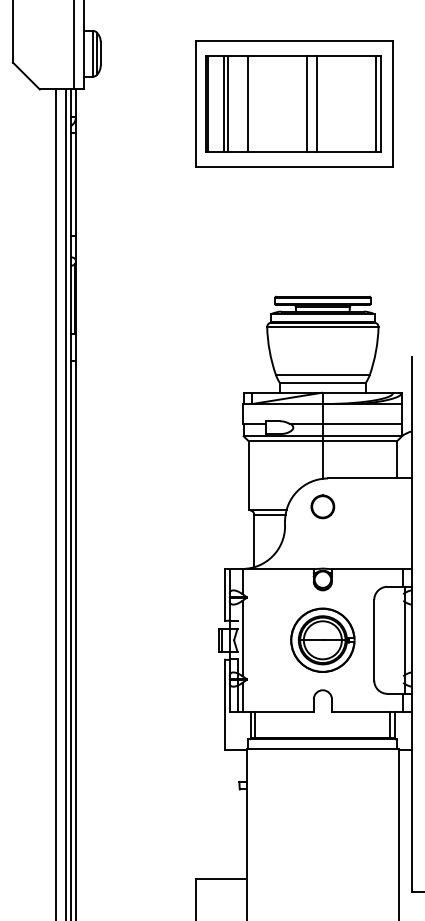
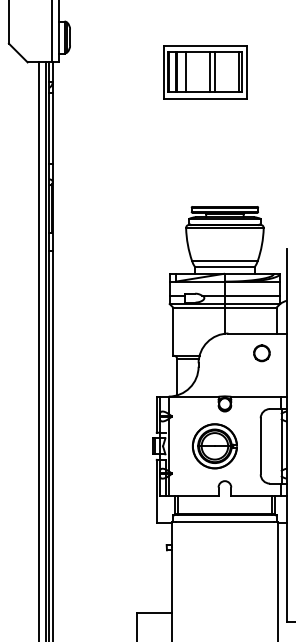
part: (294, 103) -> (205, 72), size x0.6
part: (322, 507) -> (261, 353), moved
part: (322, 640) -> (214, 446), moved

